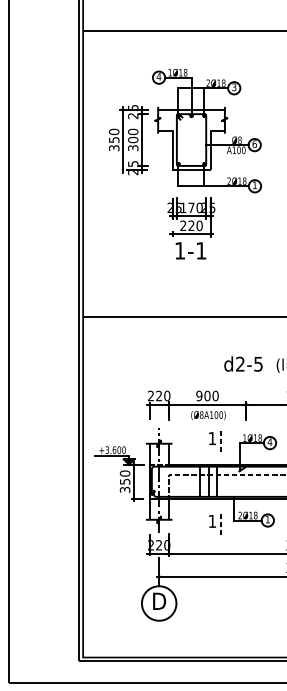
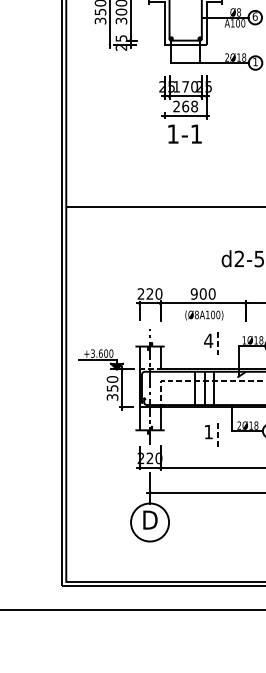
text: (195, 225) -> (190, 106), 220 -> 268
text: (212, 438) -> (208, 340), 1 -> 4

